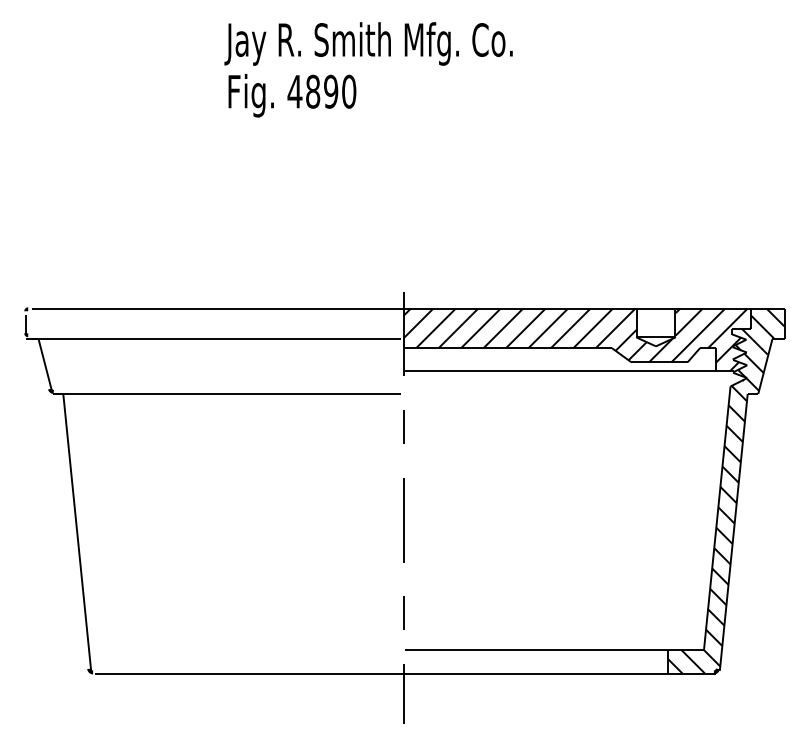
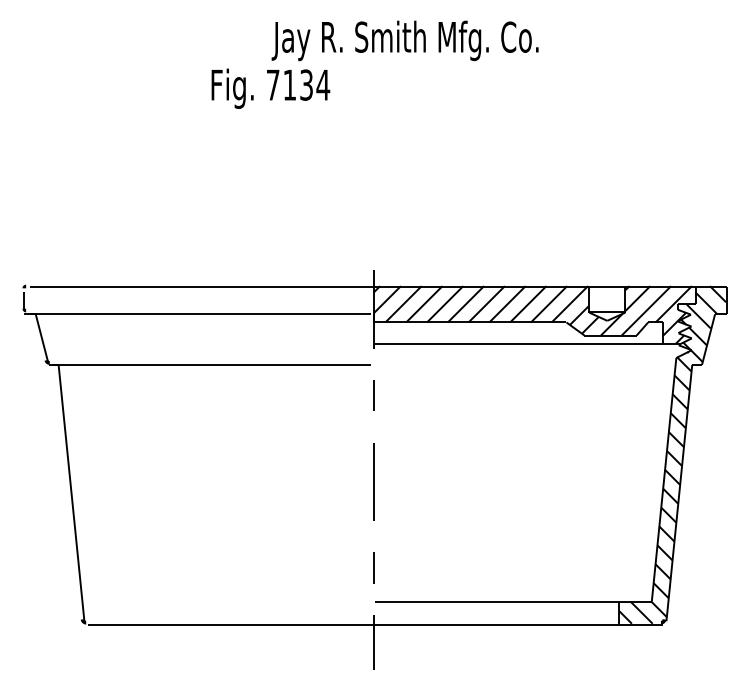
text: (368, 43) -> (405, 40), moved
text: (321, 91) -> (297, 84), 4890 -> 7134

